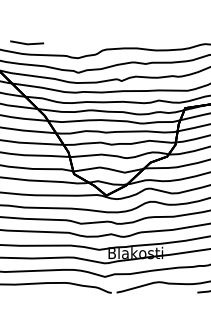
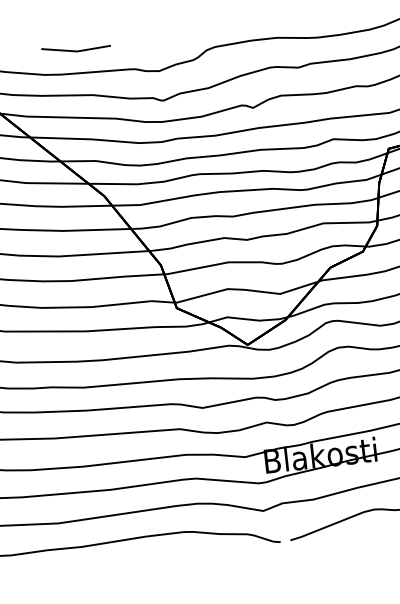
line: (27, 43) -> (77, 49), moved

